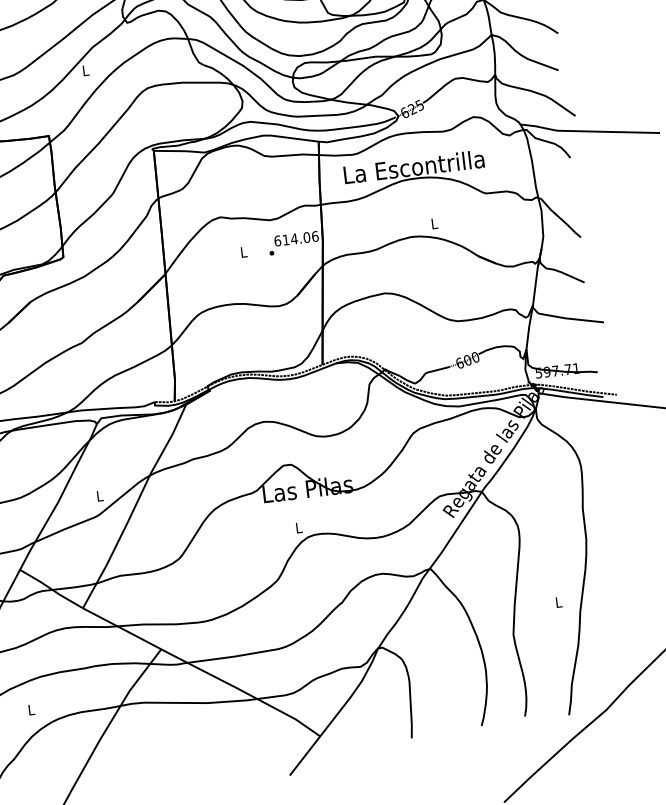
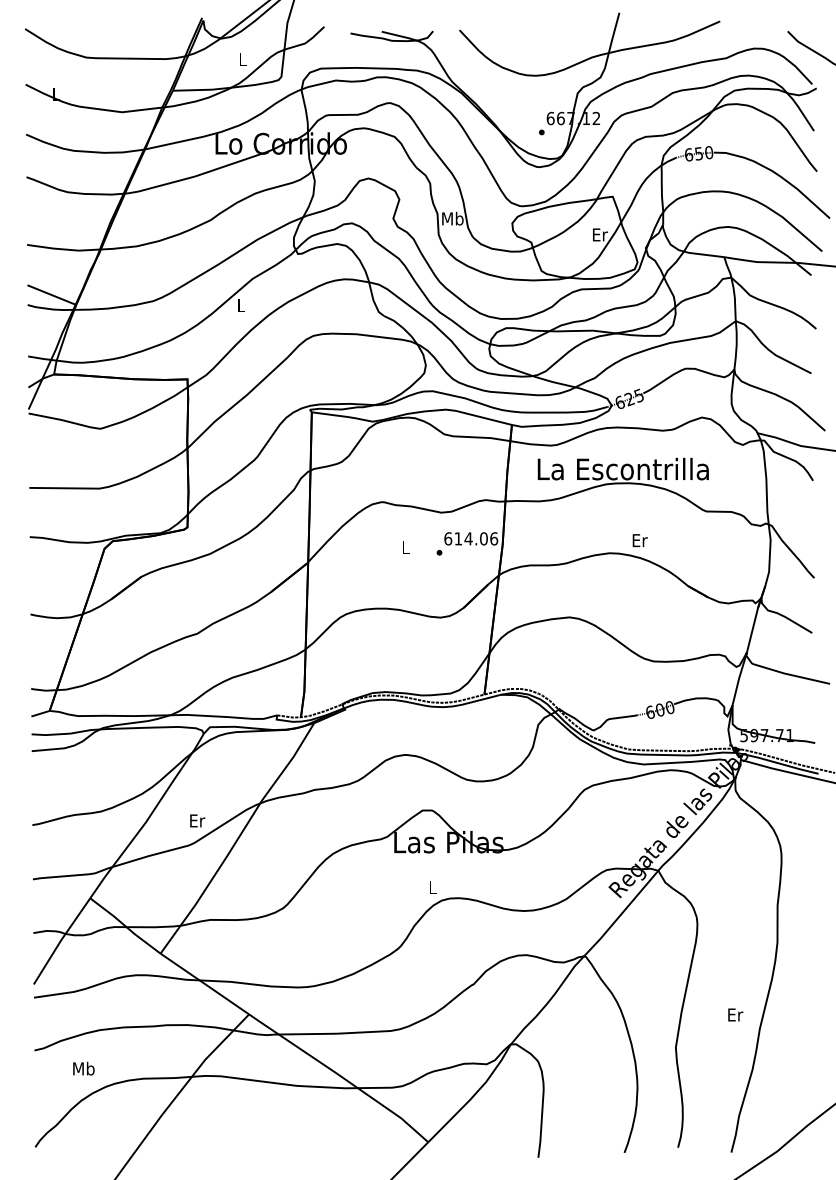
text: (434, 223) -> (639, 540), L -> Er
text: (100, 495) -> (197, 820), L -> Er
text: (559, 601) -> (735, 1014), L -> Er
text: (31, 709) -> (83, 1068), L -> Mb

